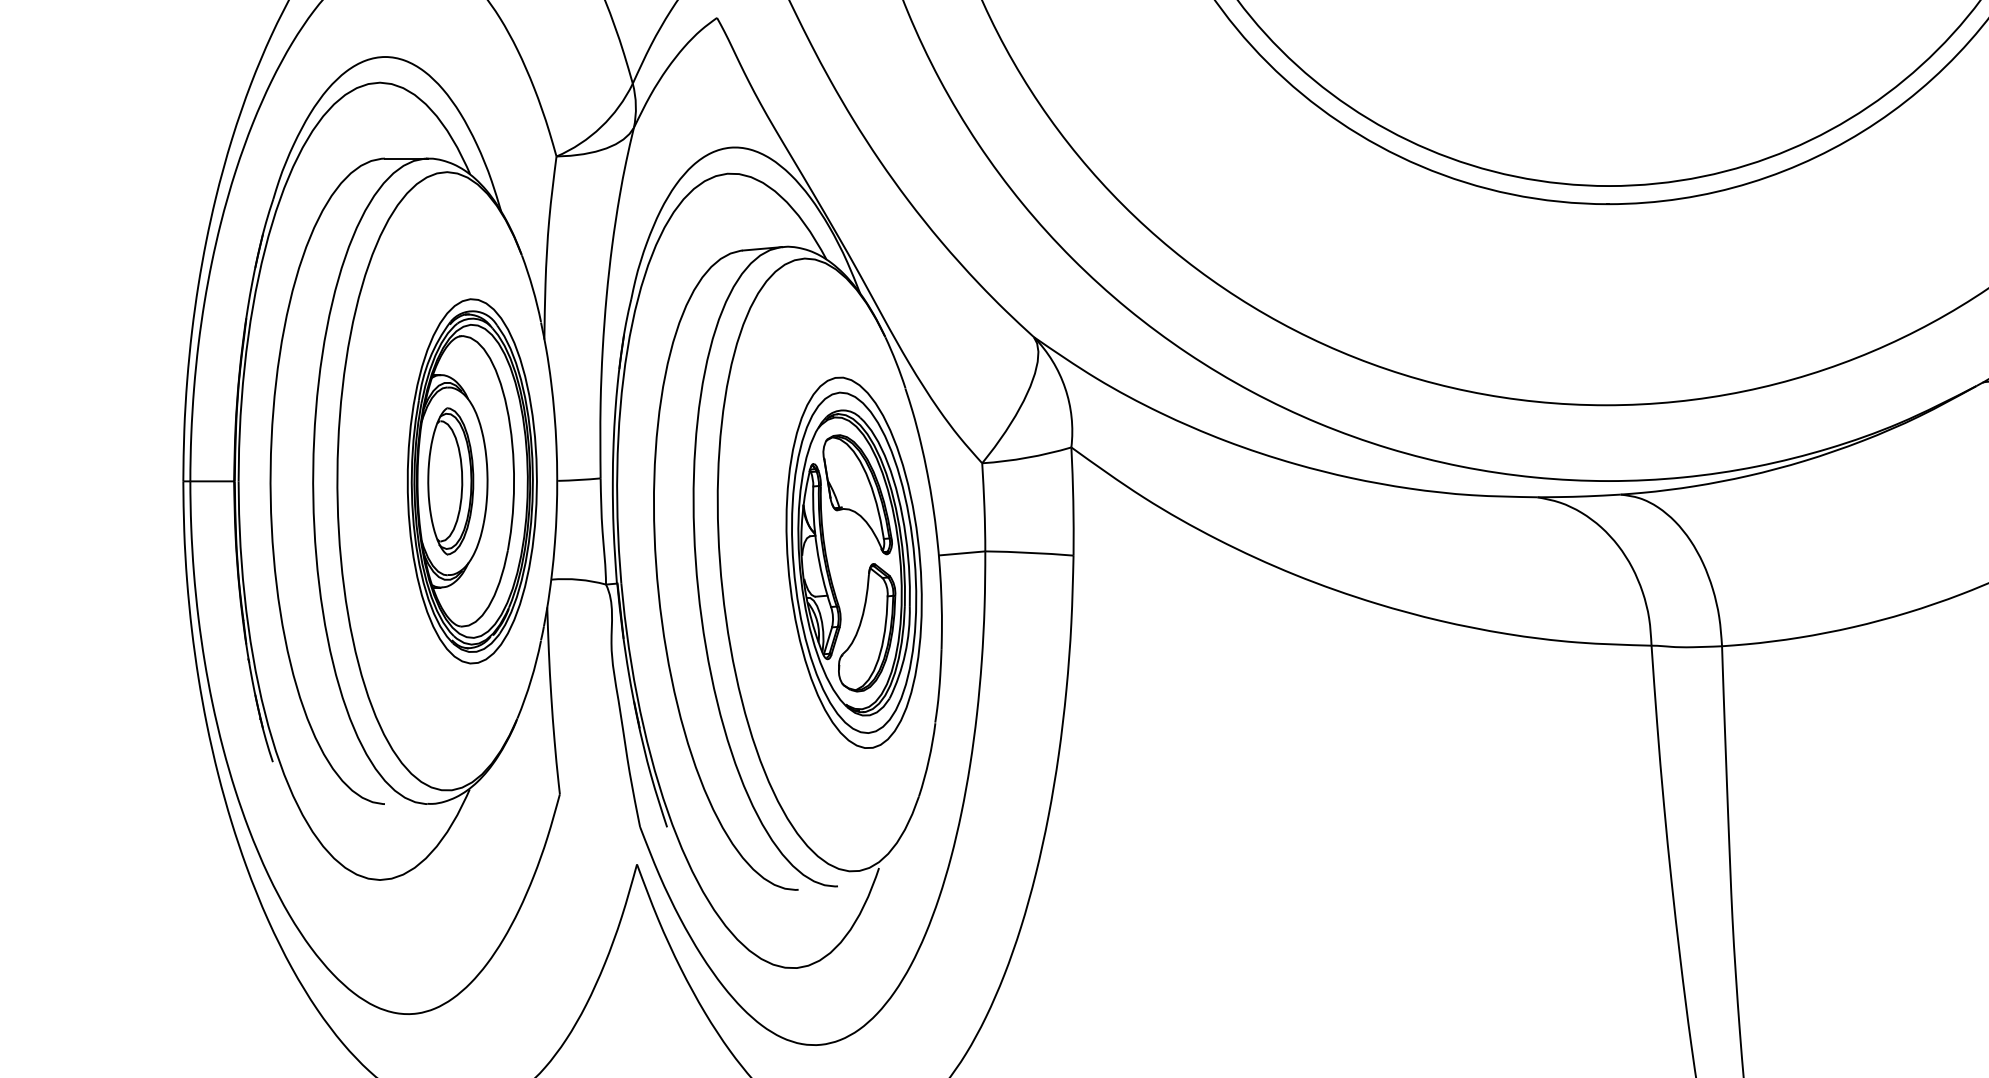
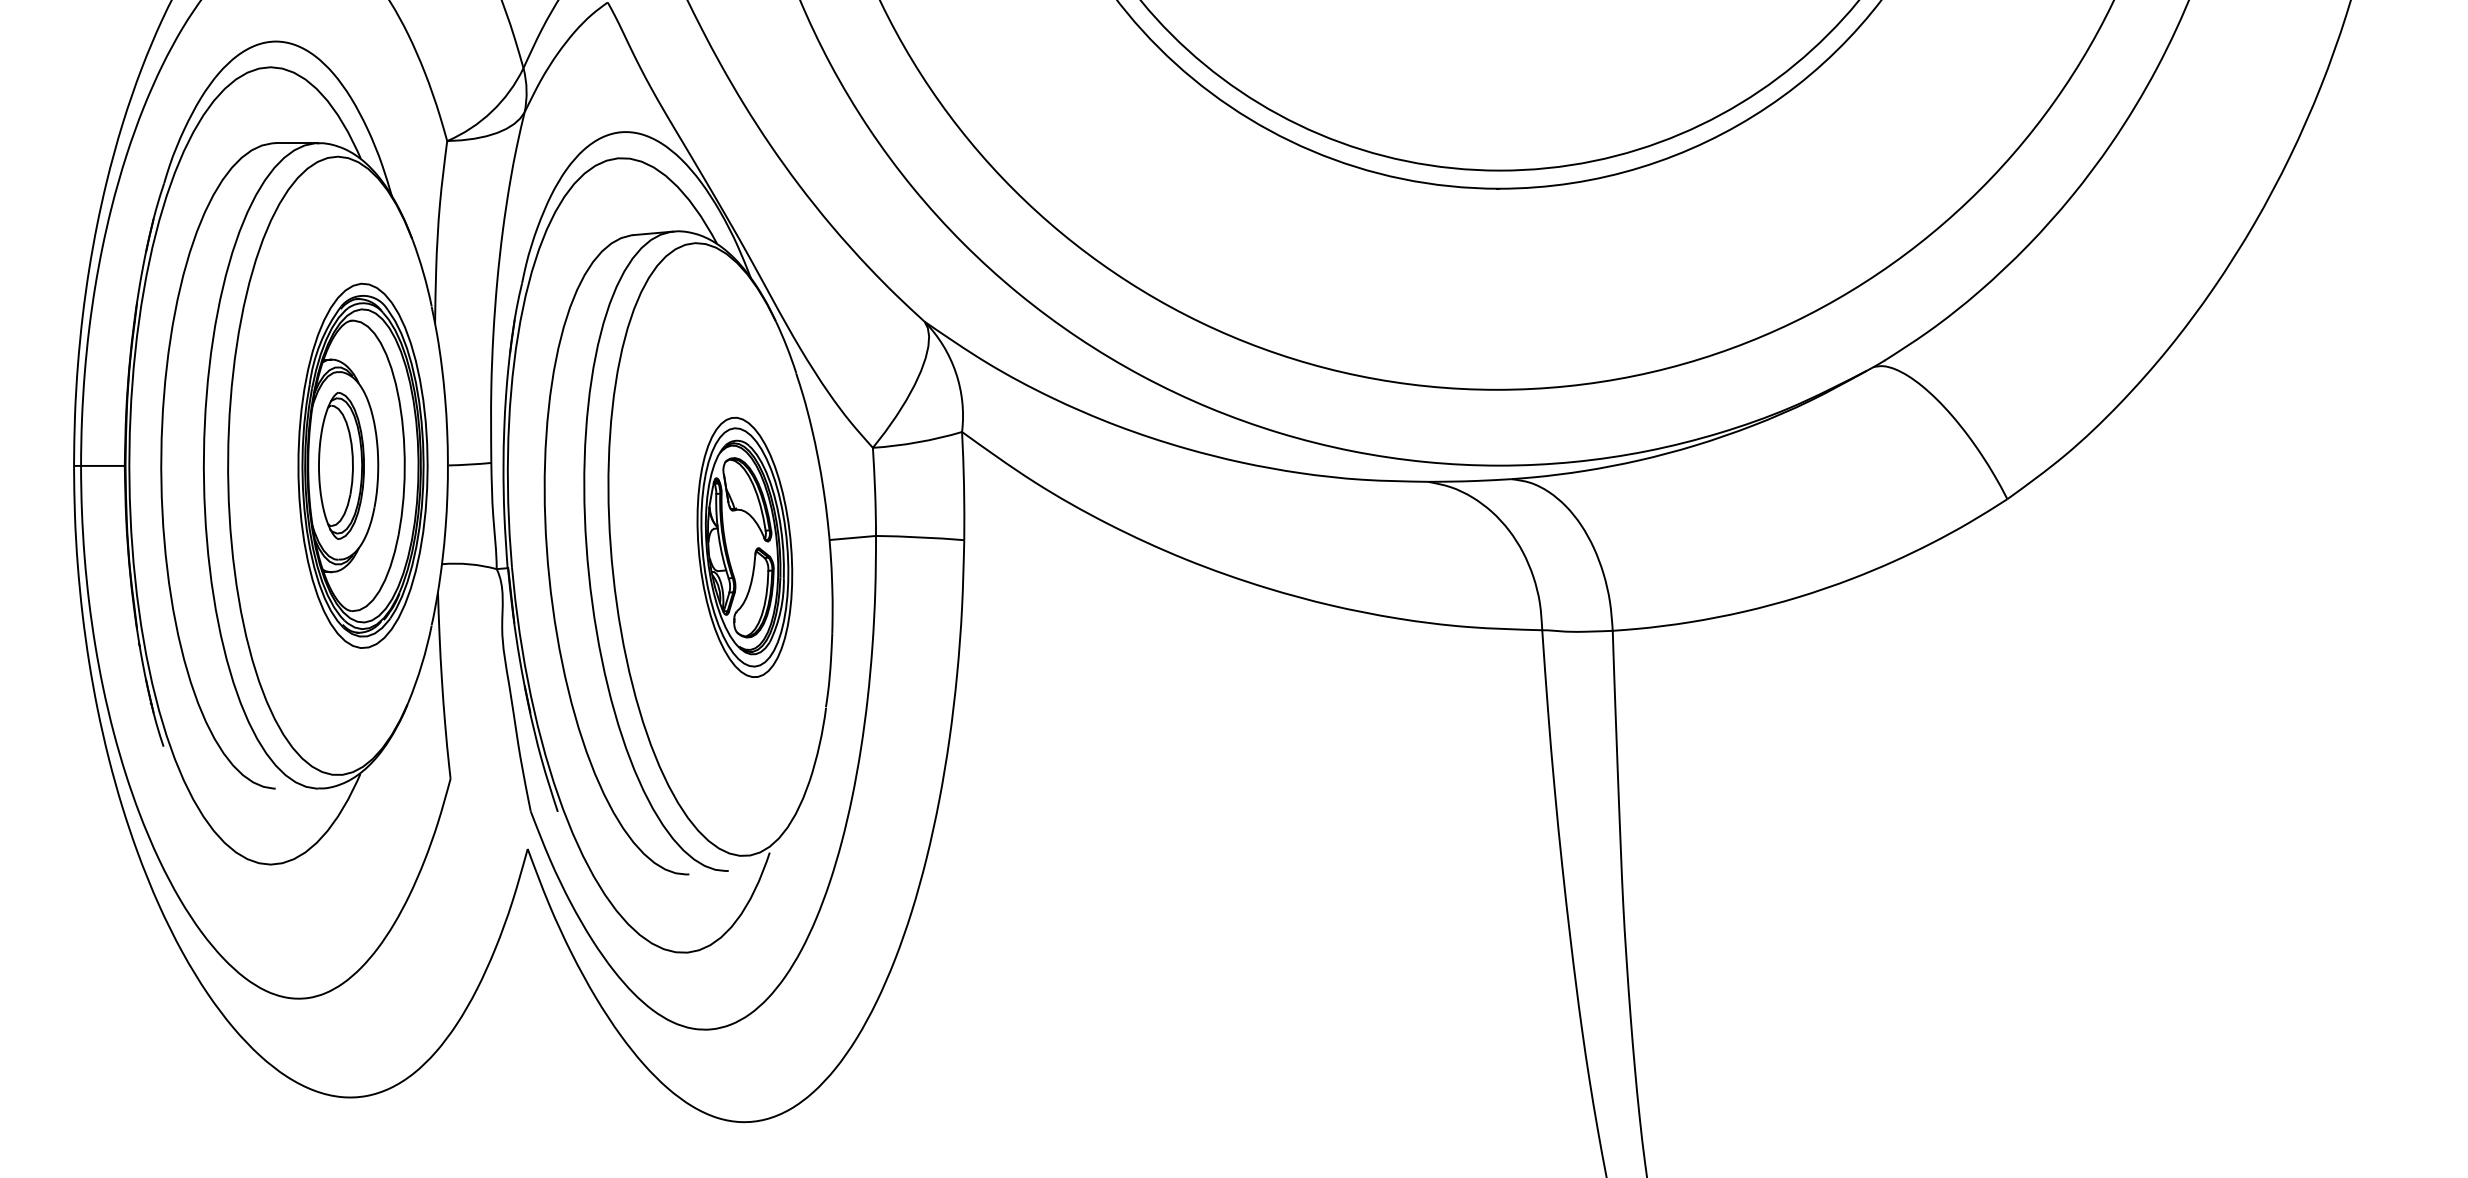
part: (853, 562) -> (744, 547), size x0.7

